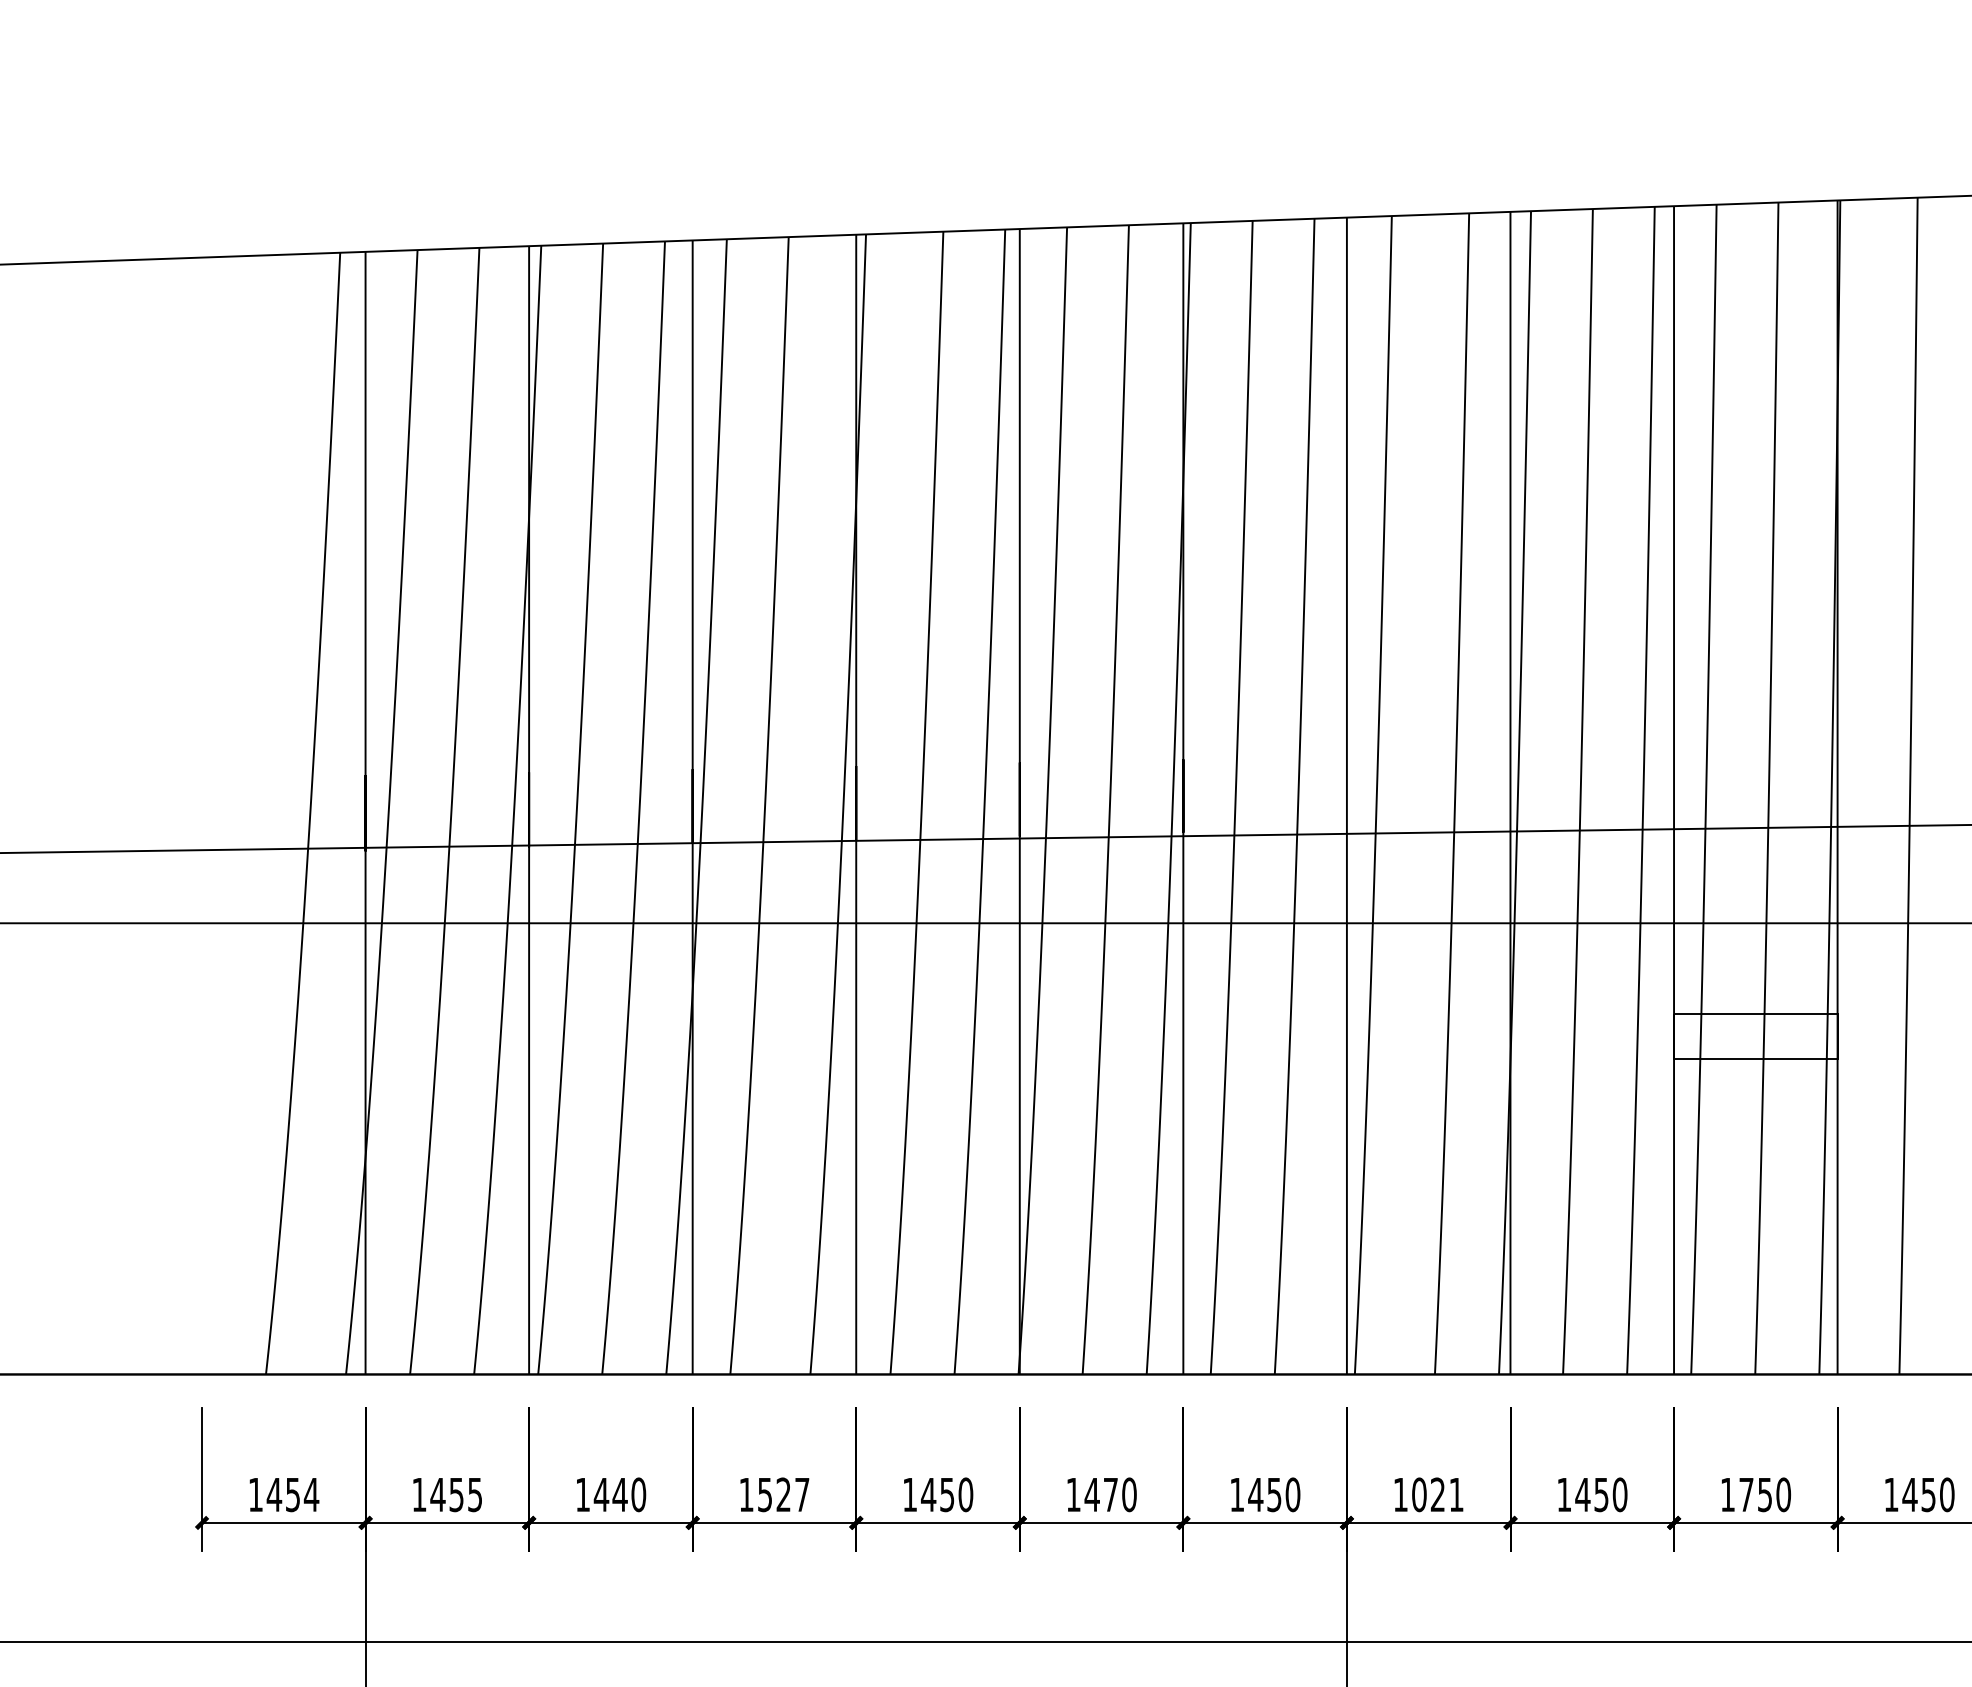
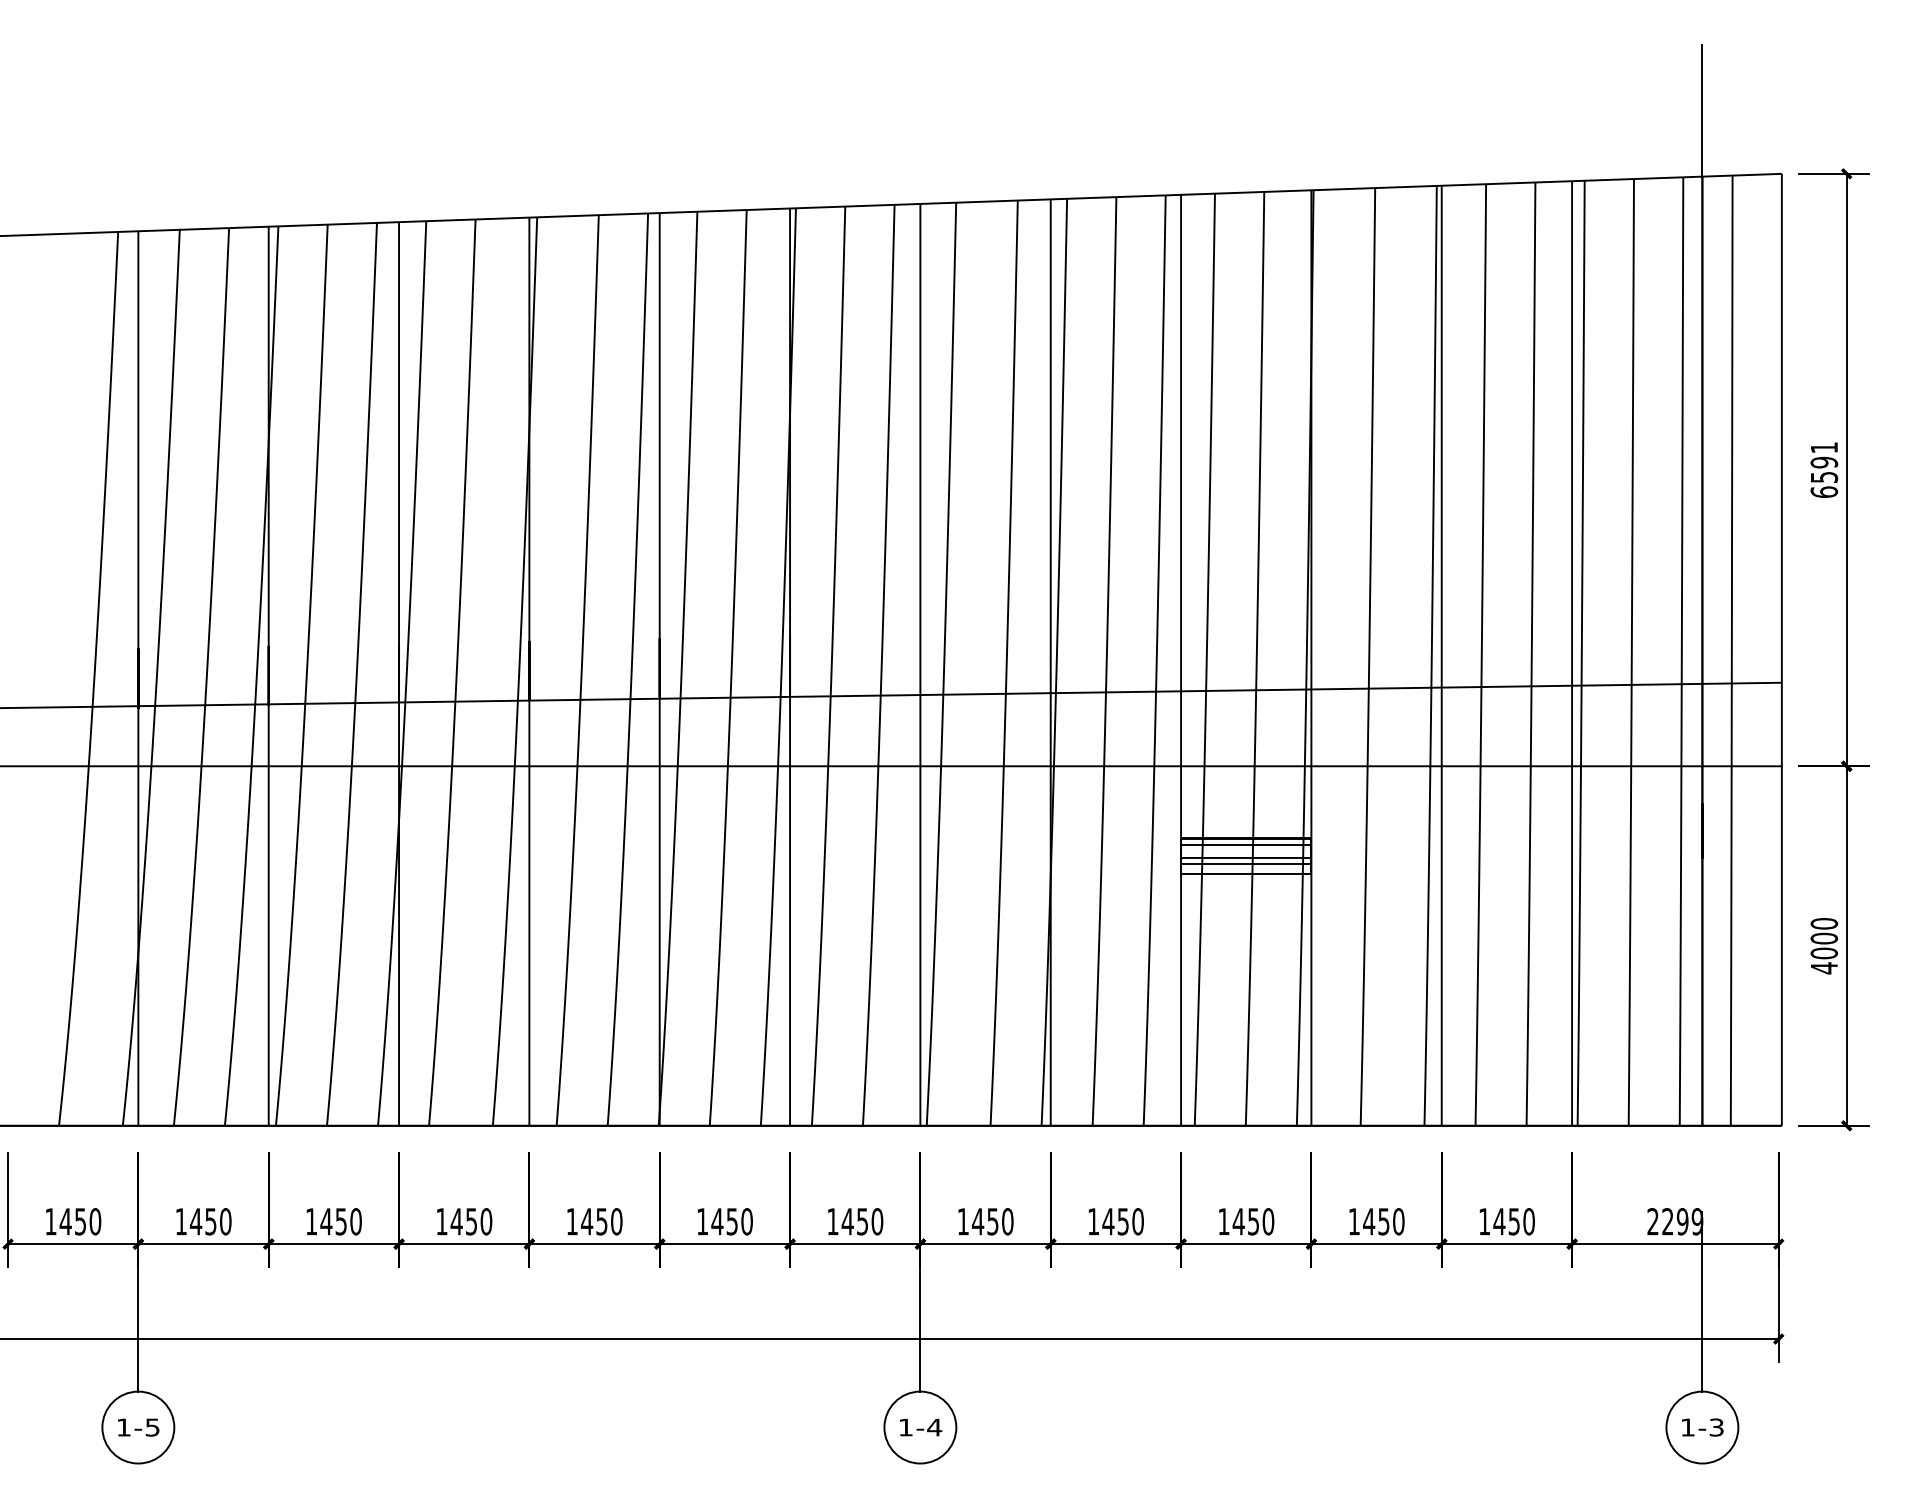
hatch: (1756, 1030) -> (1246, 851), added
text: (311, 1494) -> (95, 1221), 1454 -> 1450
text: (474, 1494) -> (225, 1221), 1455 -> 1450
text: (620, 1494) -> (341, 1221), 1440 -> 1450
text: (783, 1494) -> (471, 1221), 1527 -> 1450
text: (1109, 1494) -> (731, 1221), 1470 -> 1450
text: (1437, 1494) -> (992, 1221), 1021 -> 1450
text: (1746, 1494) -> (1238, 1221), 1750 -> 1450

